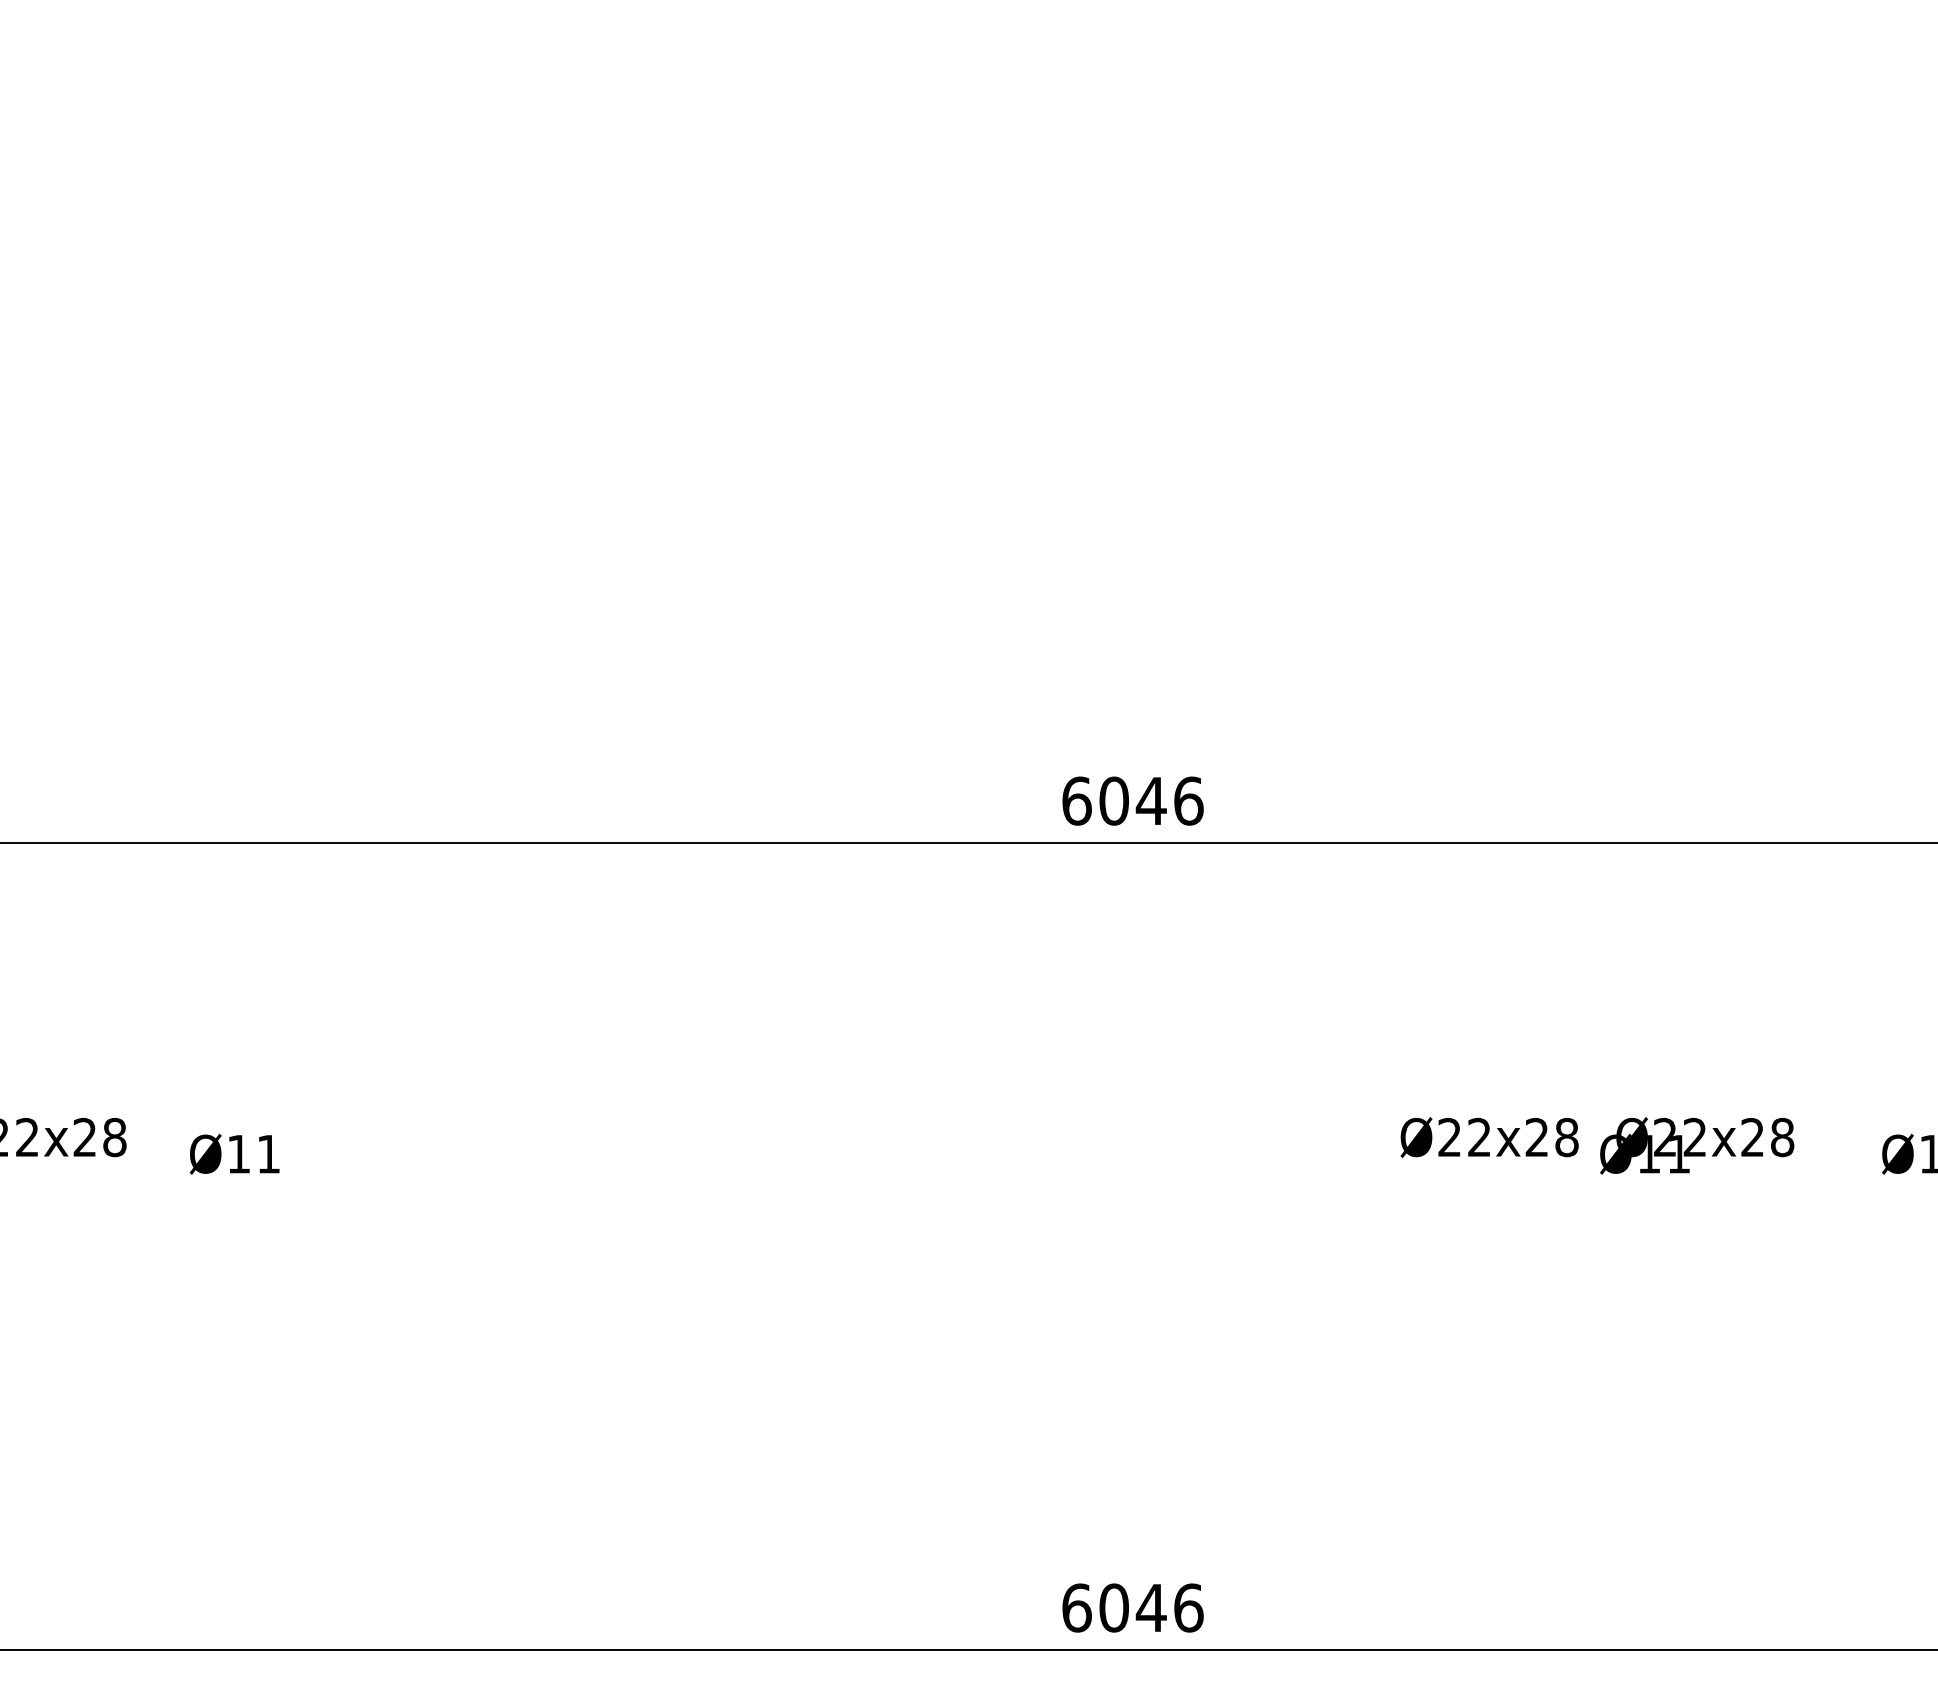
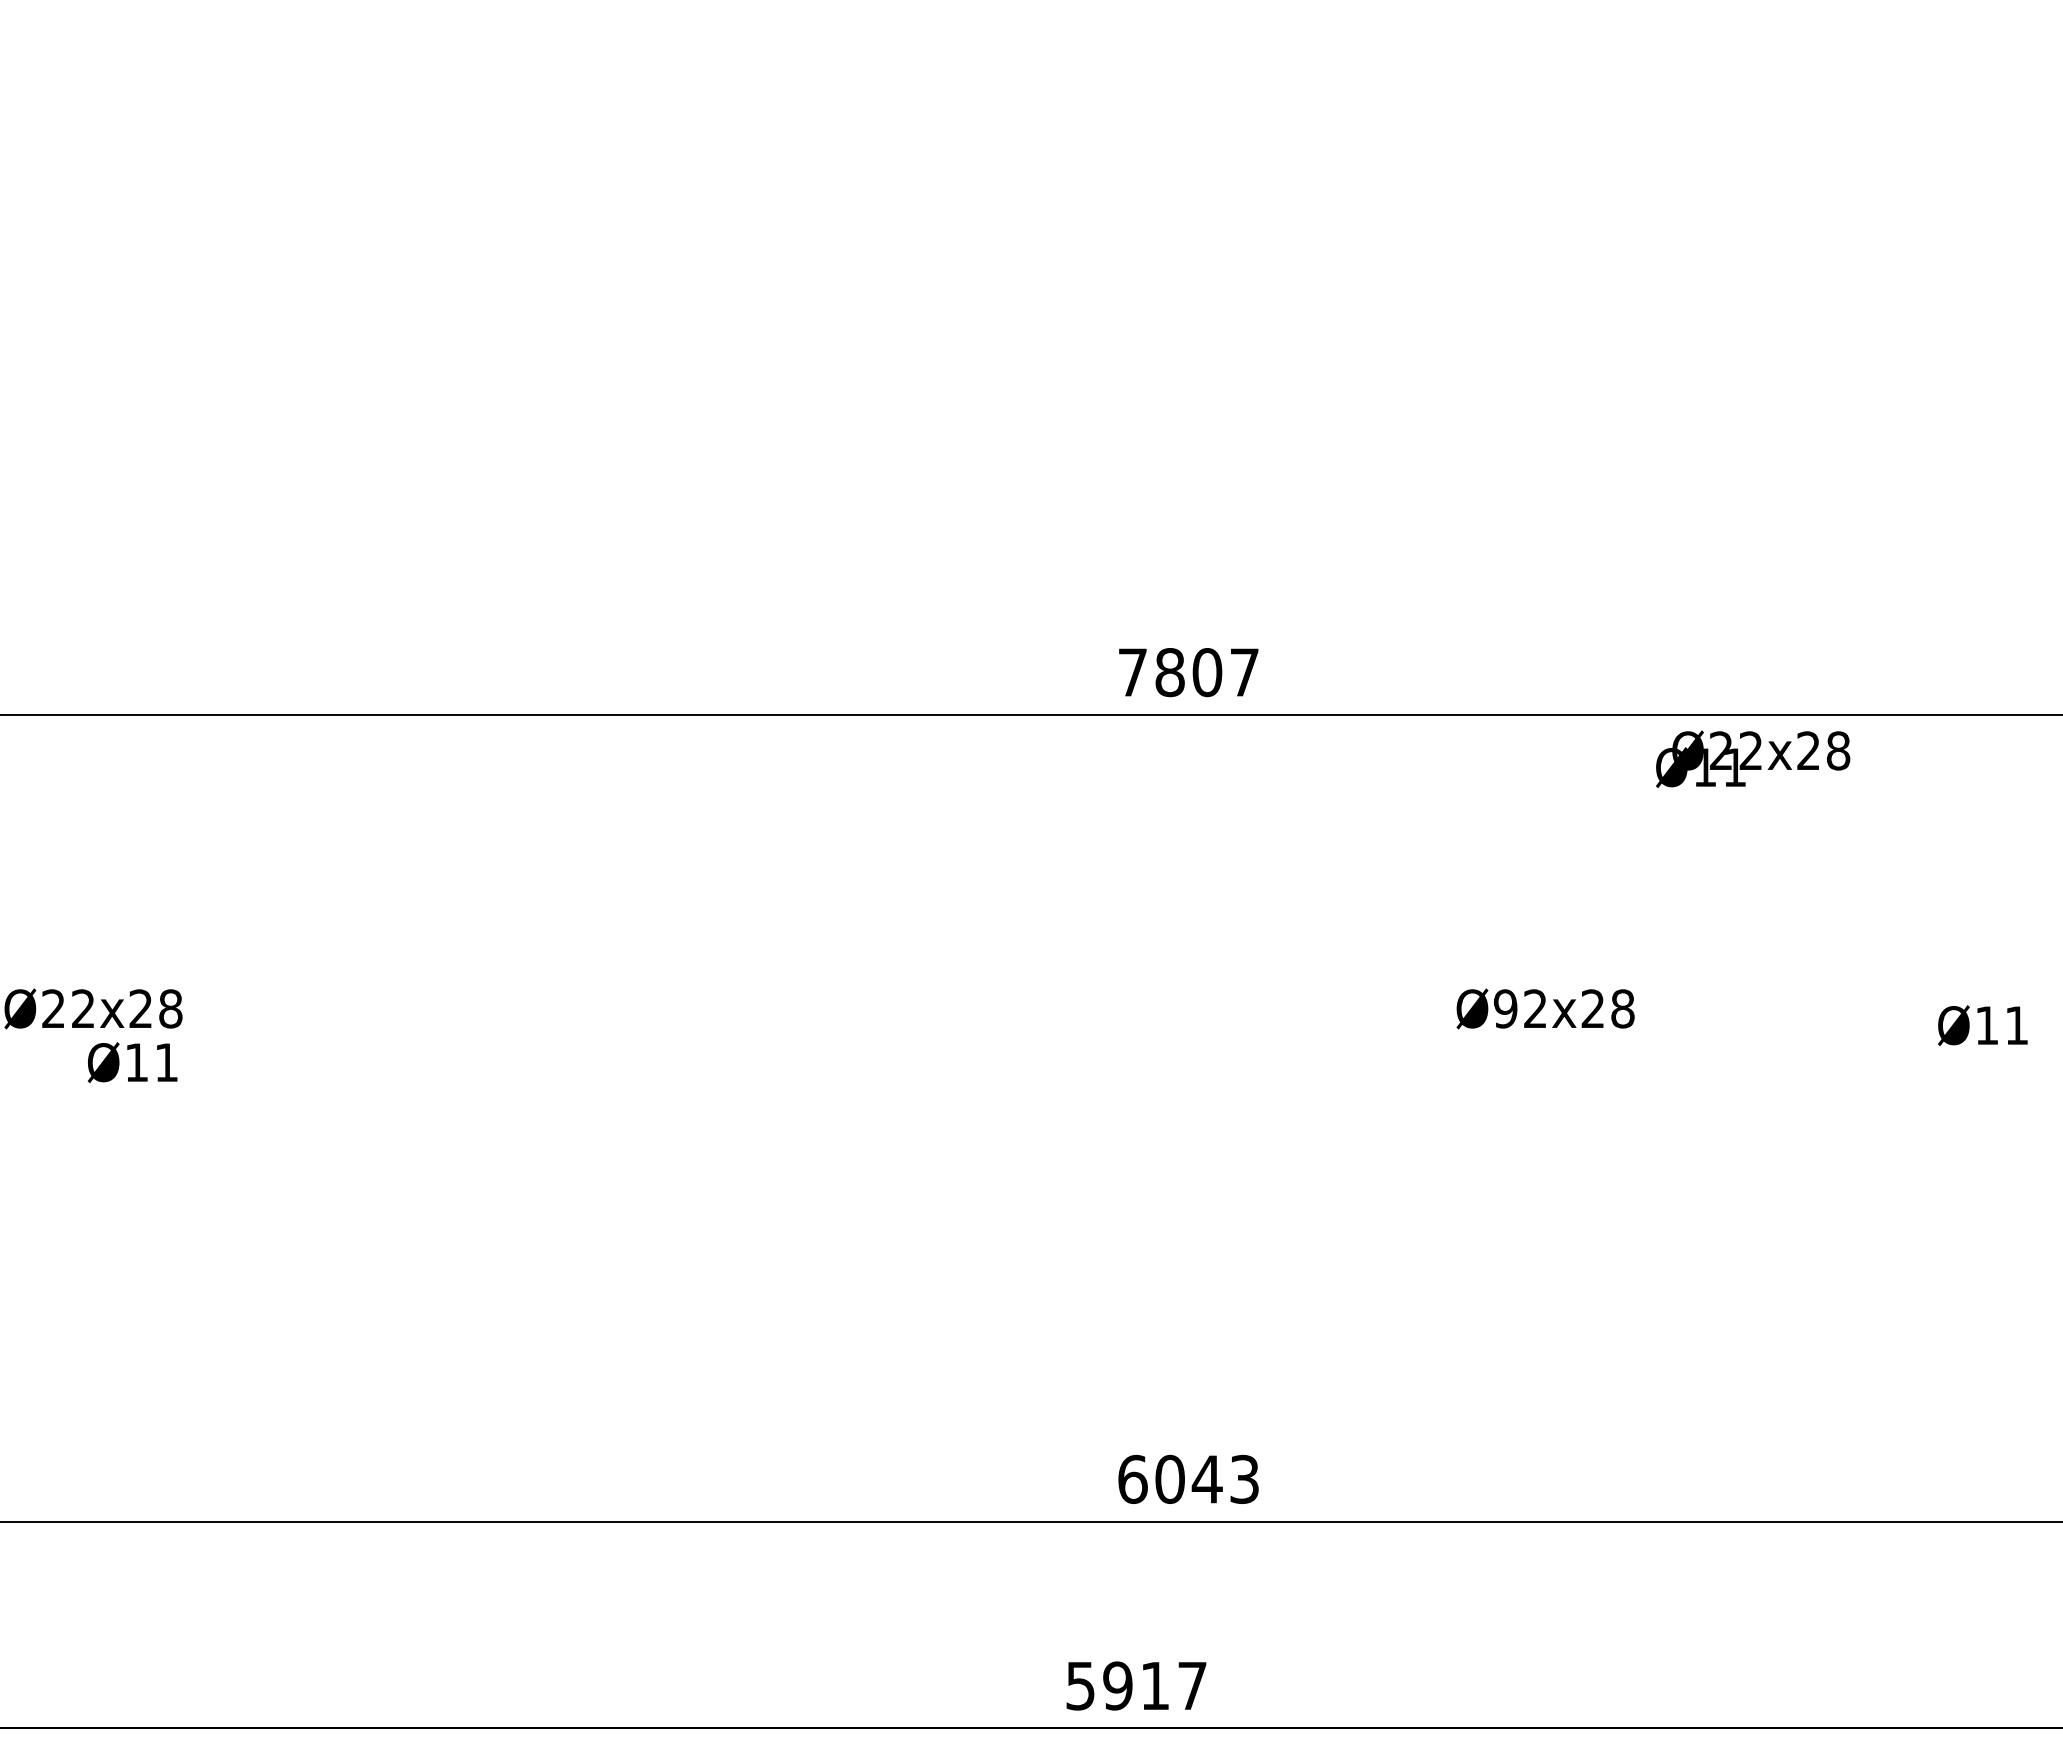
text: (1132, 801) -> (1188, 672), 6046 -> 7807
text: (1449, 1137) -> (1505, 1008), Ø22x28 -> Ø92x28
text: (1697, 1145) -> (1753, 758), moved
text: (234, 1154) -> (132, 1062), moved
text: (1188, 1607) -> (1244, 1478), 6046 -> 6043

